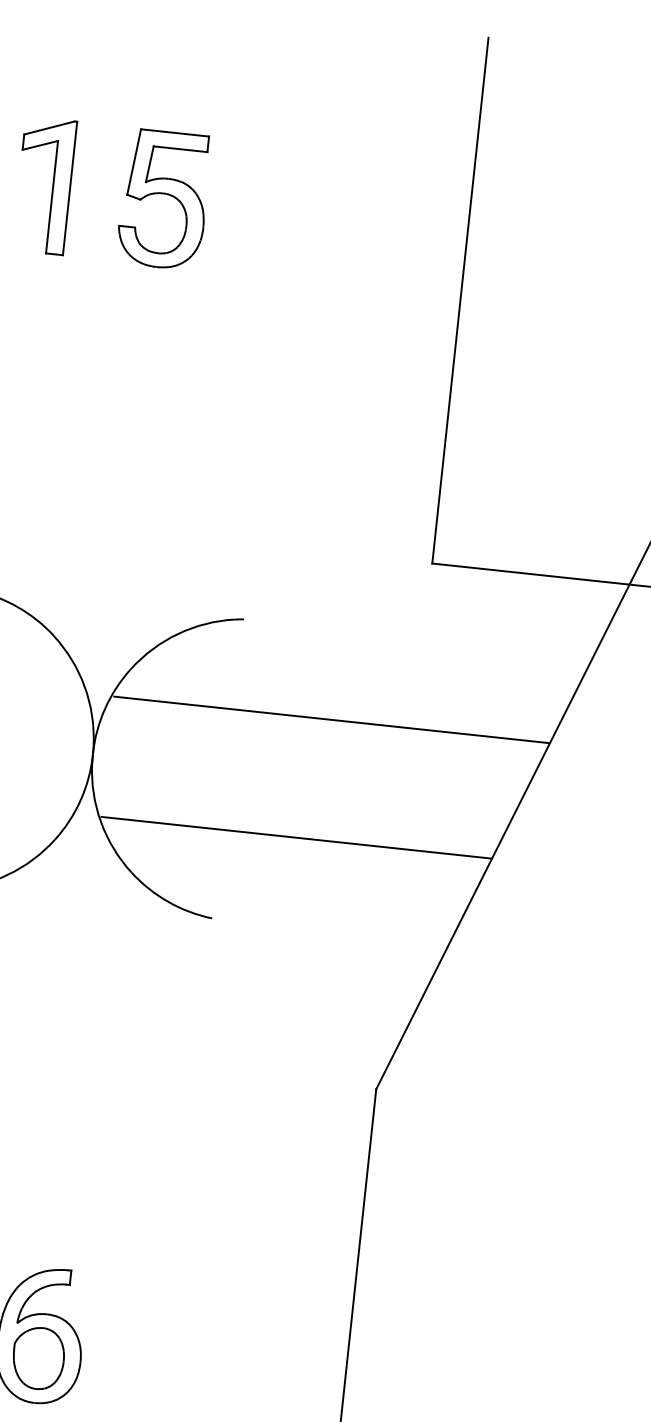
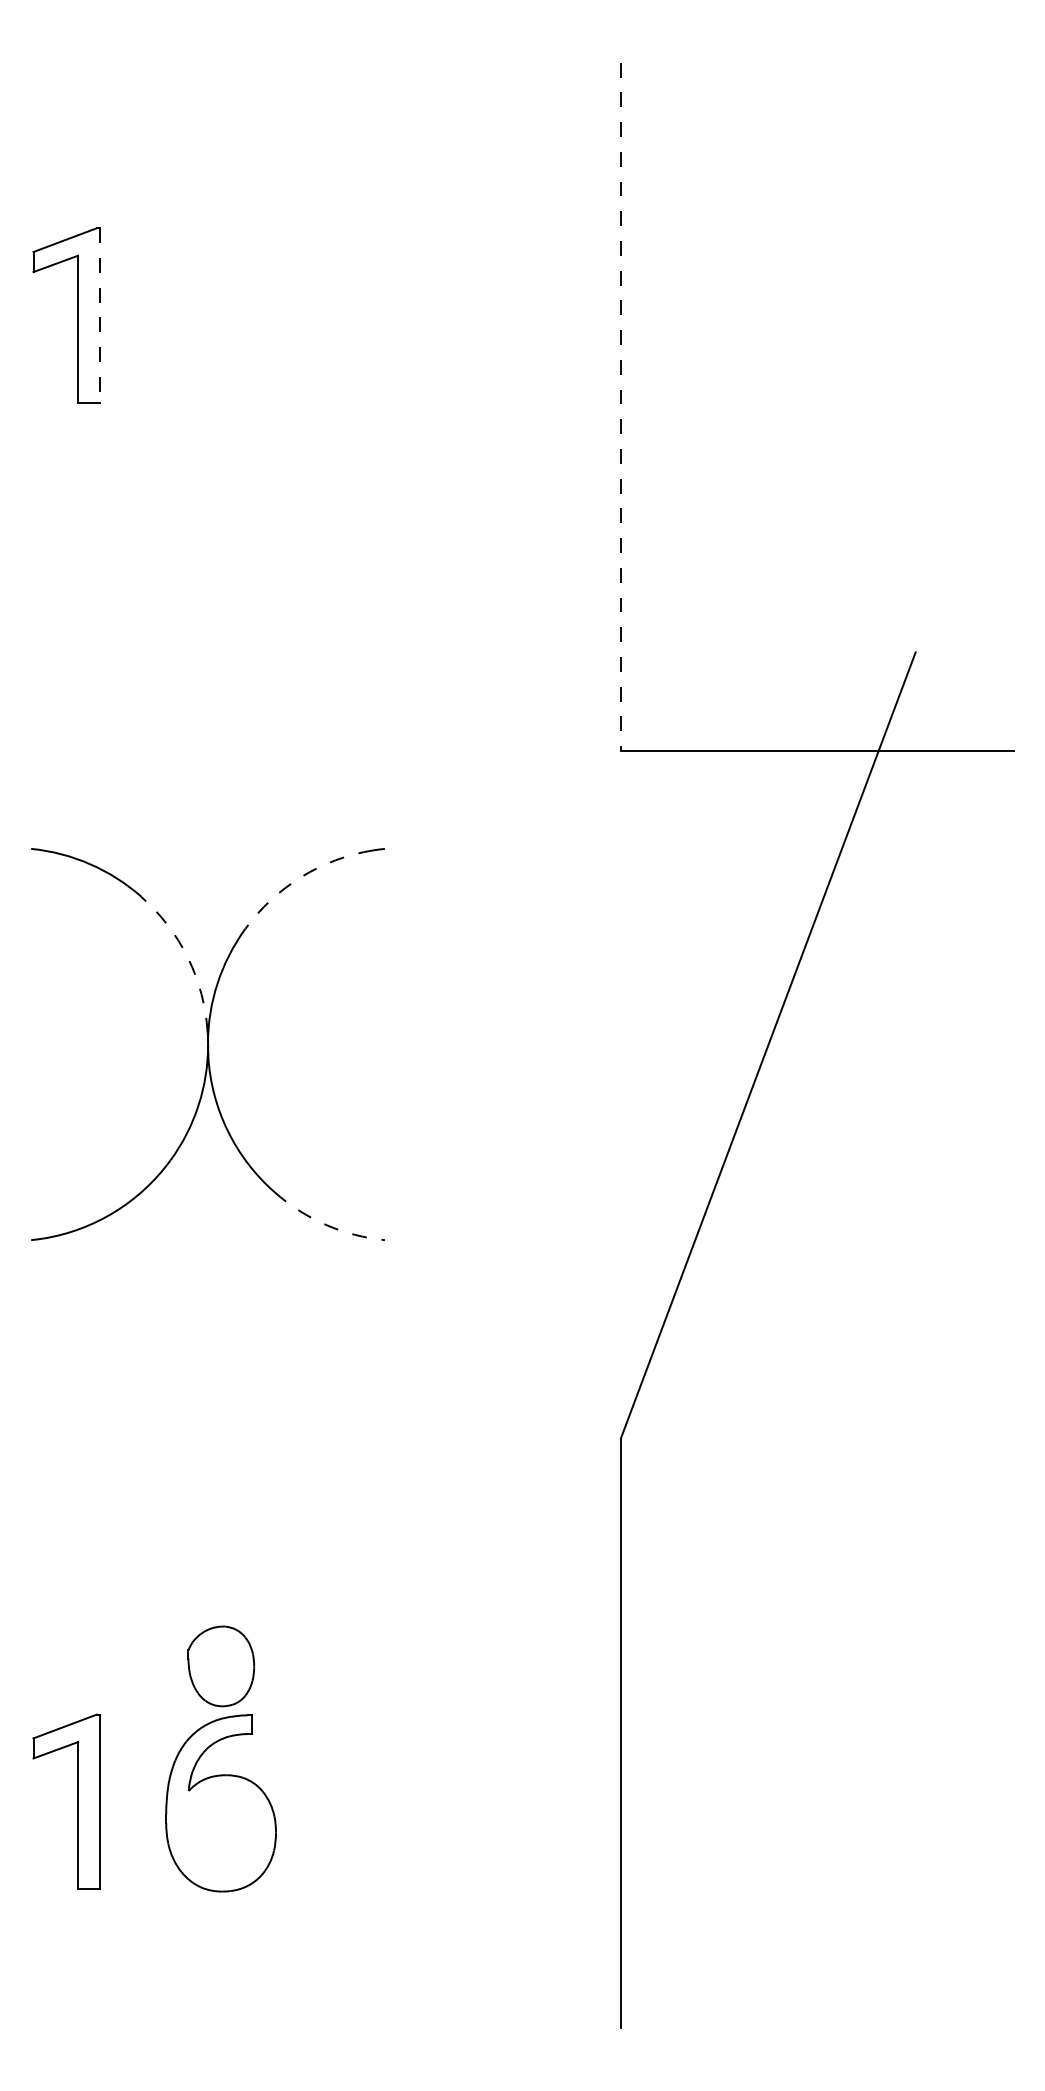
line: (70, 189) -> (100, 316), solid -> dashed
part: (165, 194) -> (224, 310), removed
line: (460, 300) -> (620, 406), solid -> dashed
arc: (178, 633) -> (301, 876), solid -> dashed
arc: (85, 687) -> (188, 958), solid -> dashed
line: (331, 719) -> (512, 966), removed
line: (296, 837) -> (482, 1124), removed
arc: (167, 901) -> (325, 1224), solid -> dashed
part: (38, 1358) -> (221, 1666), moved

